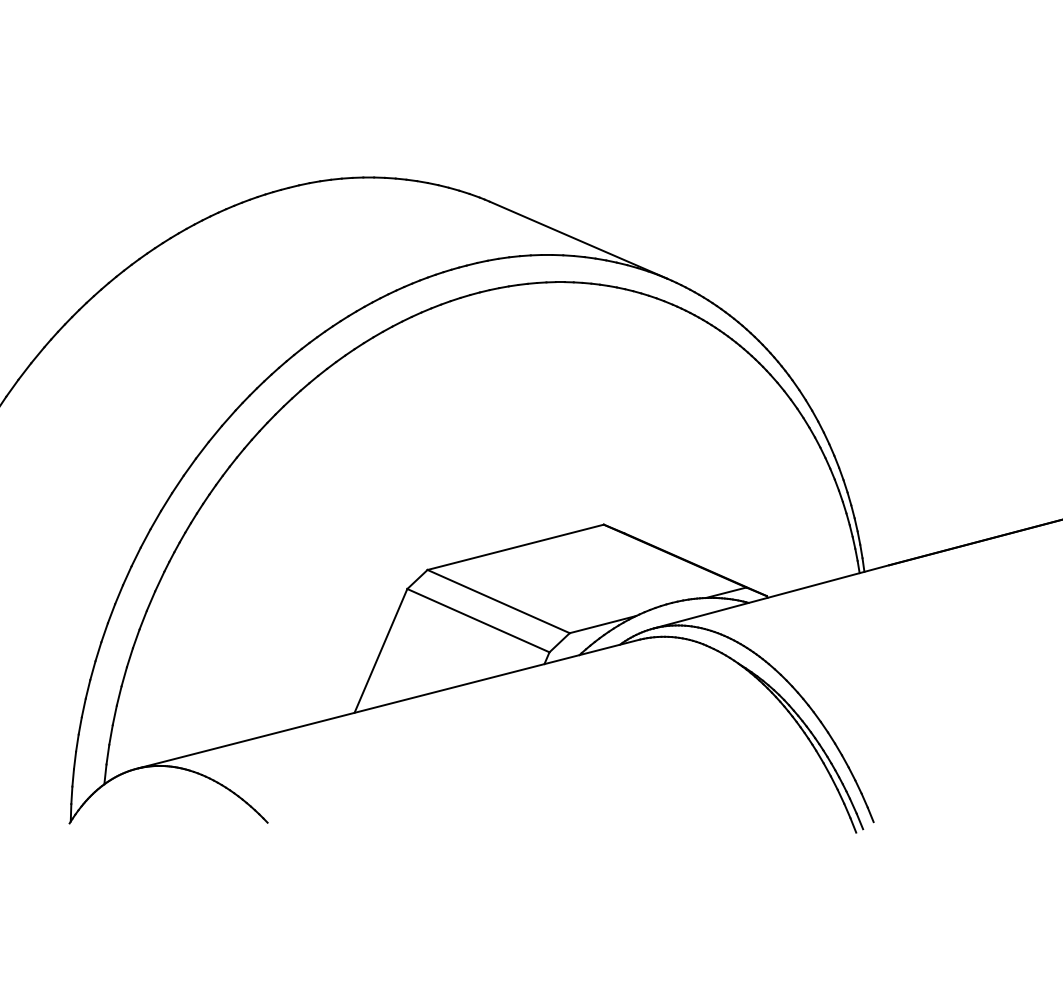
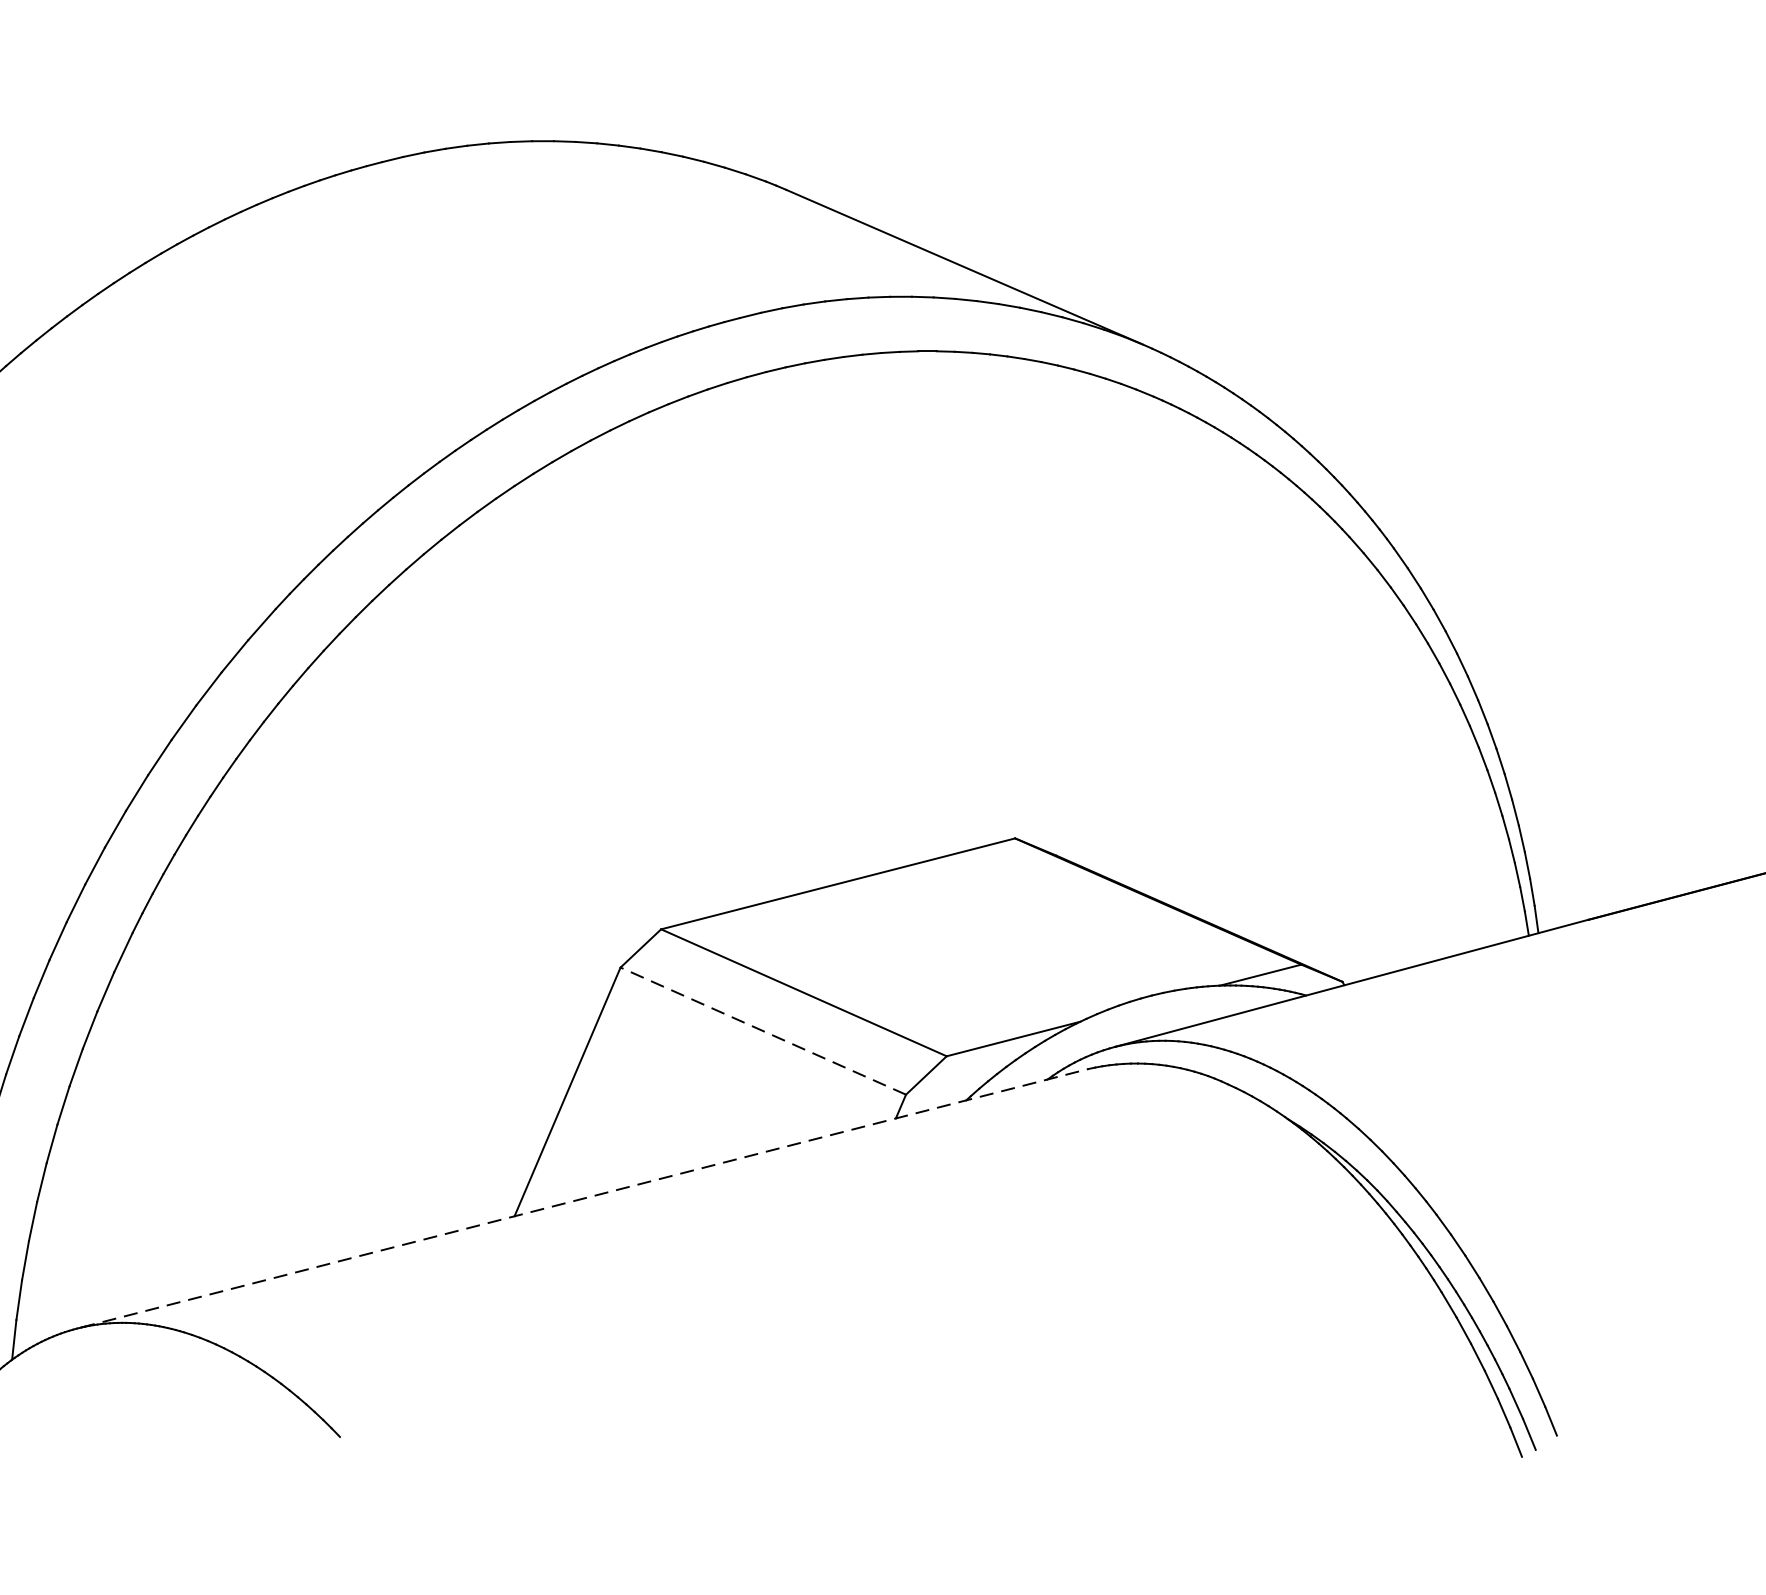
line: (478, 620) -> (763, 1030), solid -> dashed
line: (389, 703) -> (584, 1197), solid -> dashed

